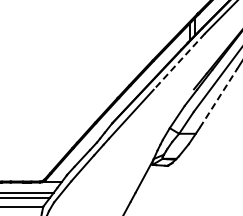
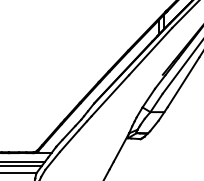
line: (179, 62) -> (150, 52), dashed -> solid
line: (218, 97) -> (183, 81), dashed -> solid

